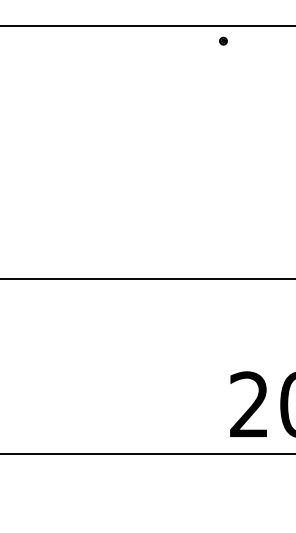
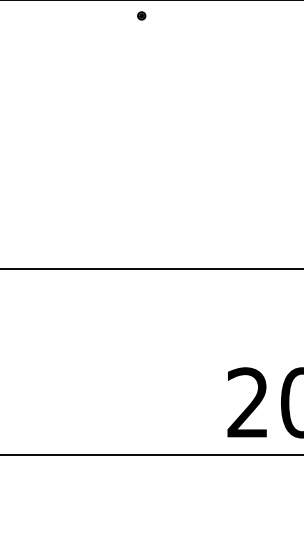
part: (223, 40) -> (141, 15), moved

